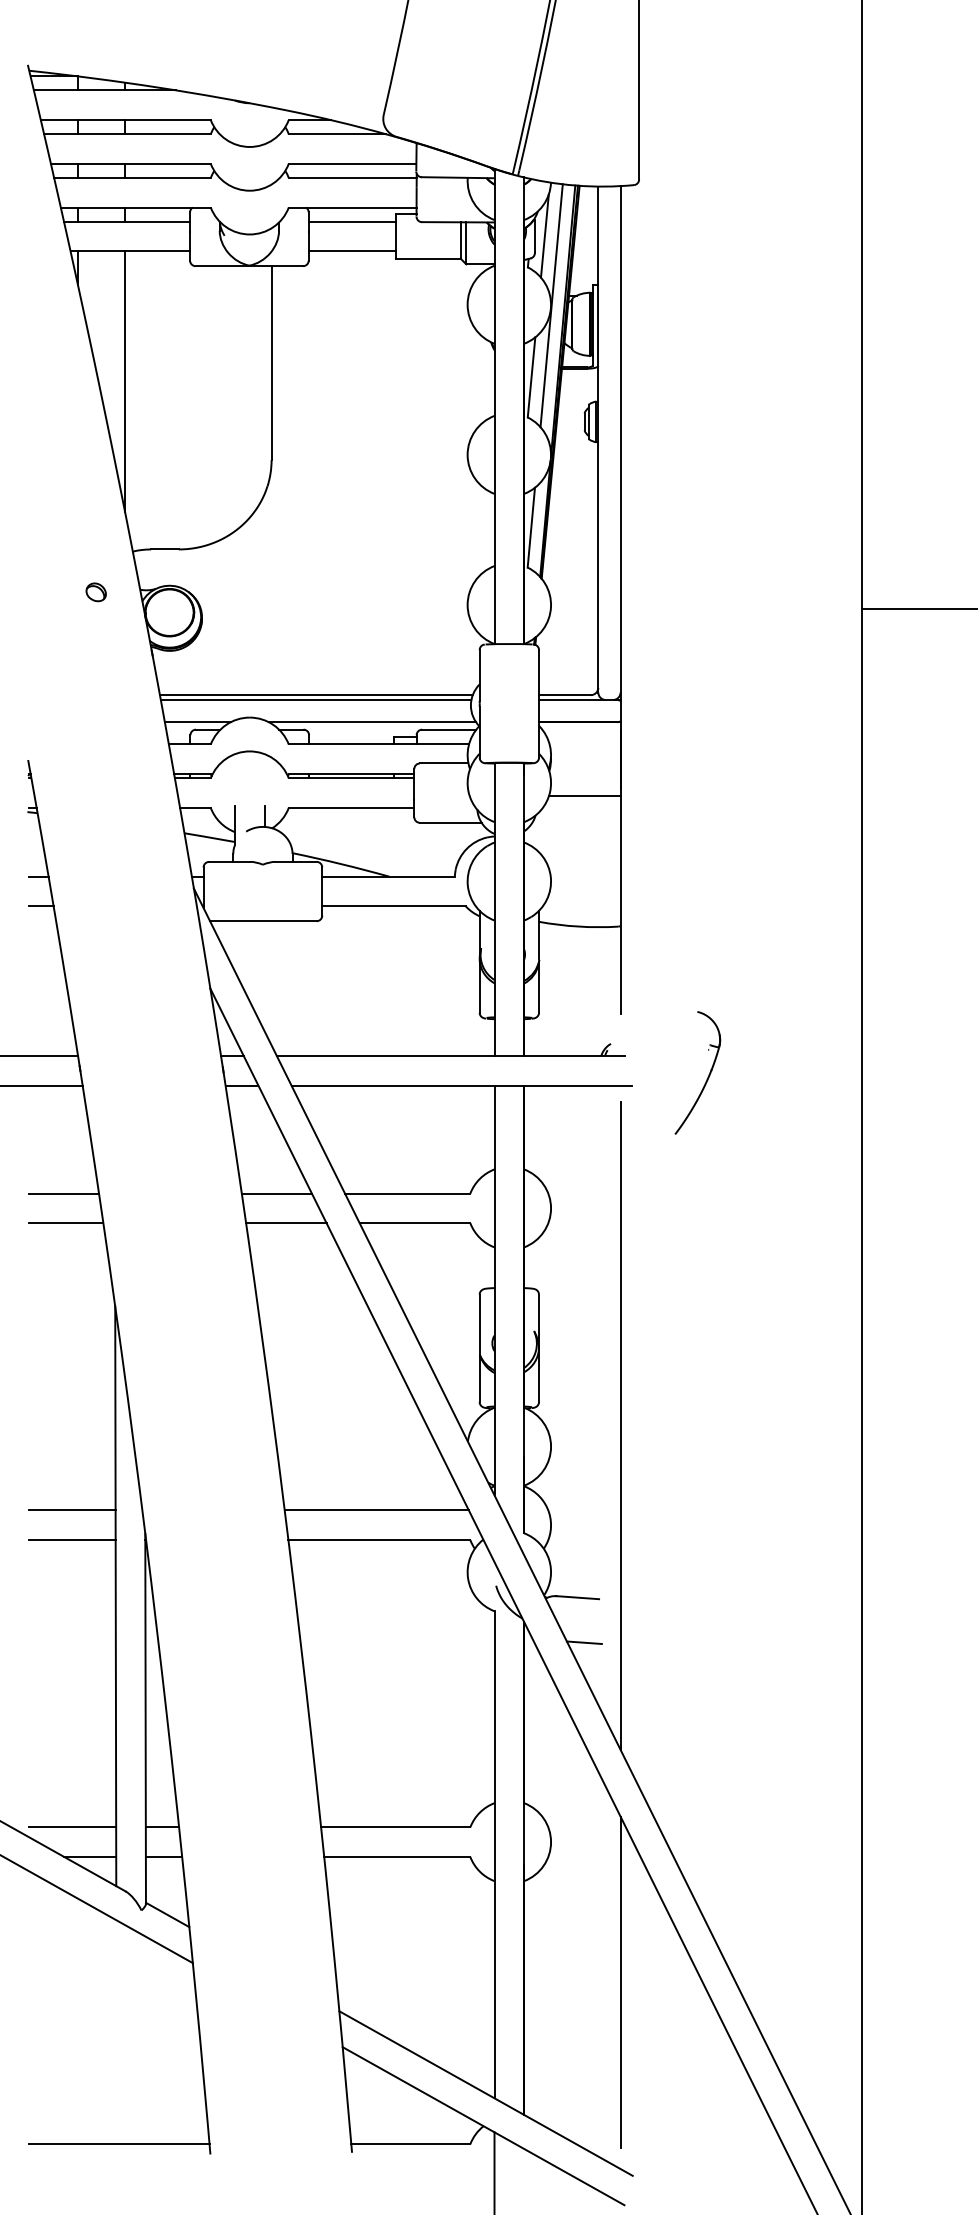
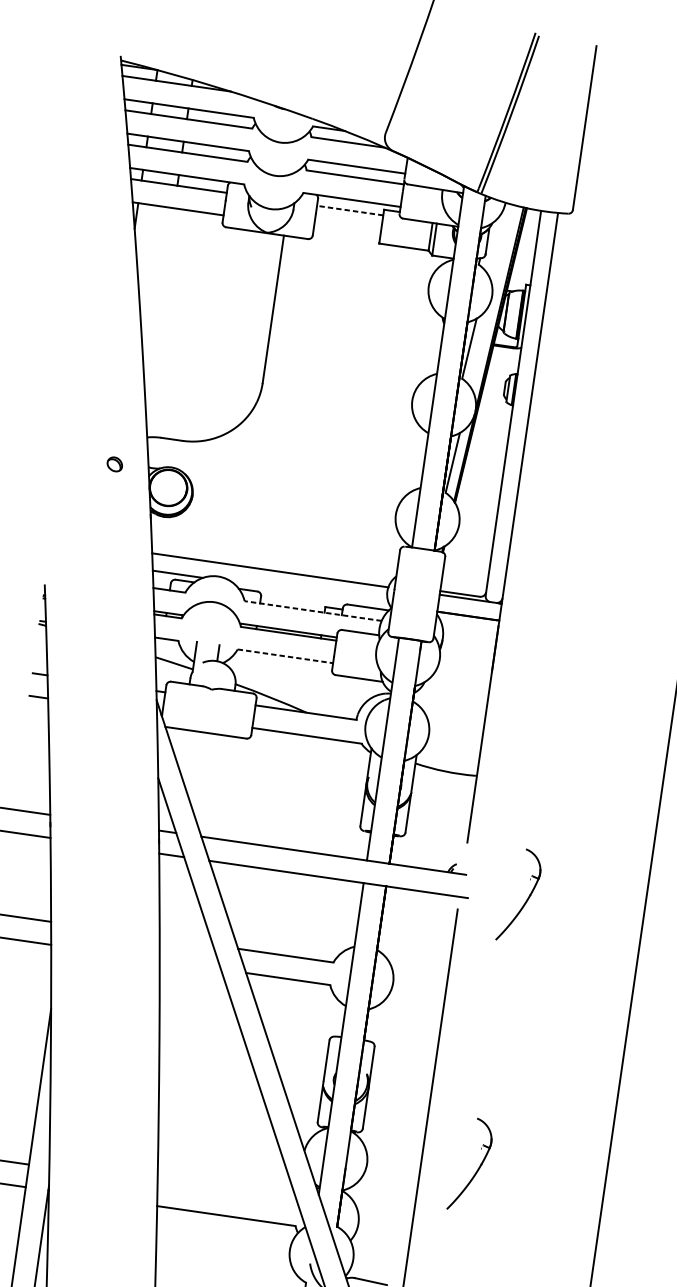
line: (352, 221) -> (350, 210), solid -> dashed
line: (544, 235) -> (494, 242), removed
line: (351, 251) -> (346, 233), removed
line: (551, 305) -> (492, 296), removed
line: (125, 381) -> (160, 307), removed
line: (315, 695) -> (270, 566), removed
line: (372, 722) -> (310, 593), removed
line: (378, 744) -> (312, 611), solid -> dashed
line: (584, 796) -> (463, 673), removed
line: (351, 807) -> (285, 655), solid -> dashed
line: (276, 1193) -> (186, 941), removed
line: (286, 1223) -> (190, 965), removed
part: (695, 1430) -> (478, 1167), added
line: (376, 1510) -> (227, 1193), removed

